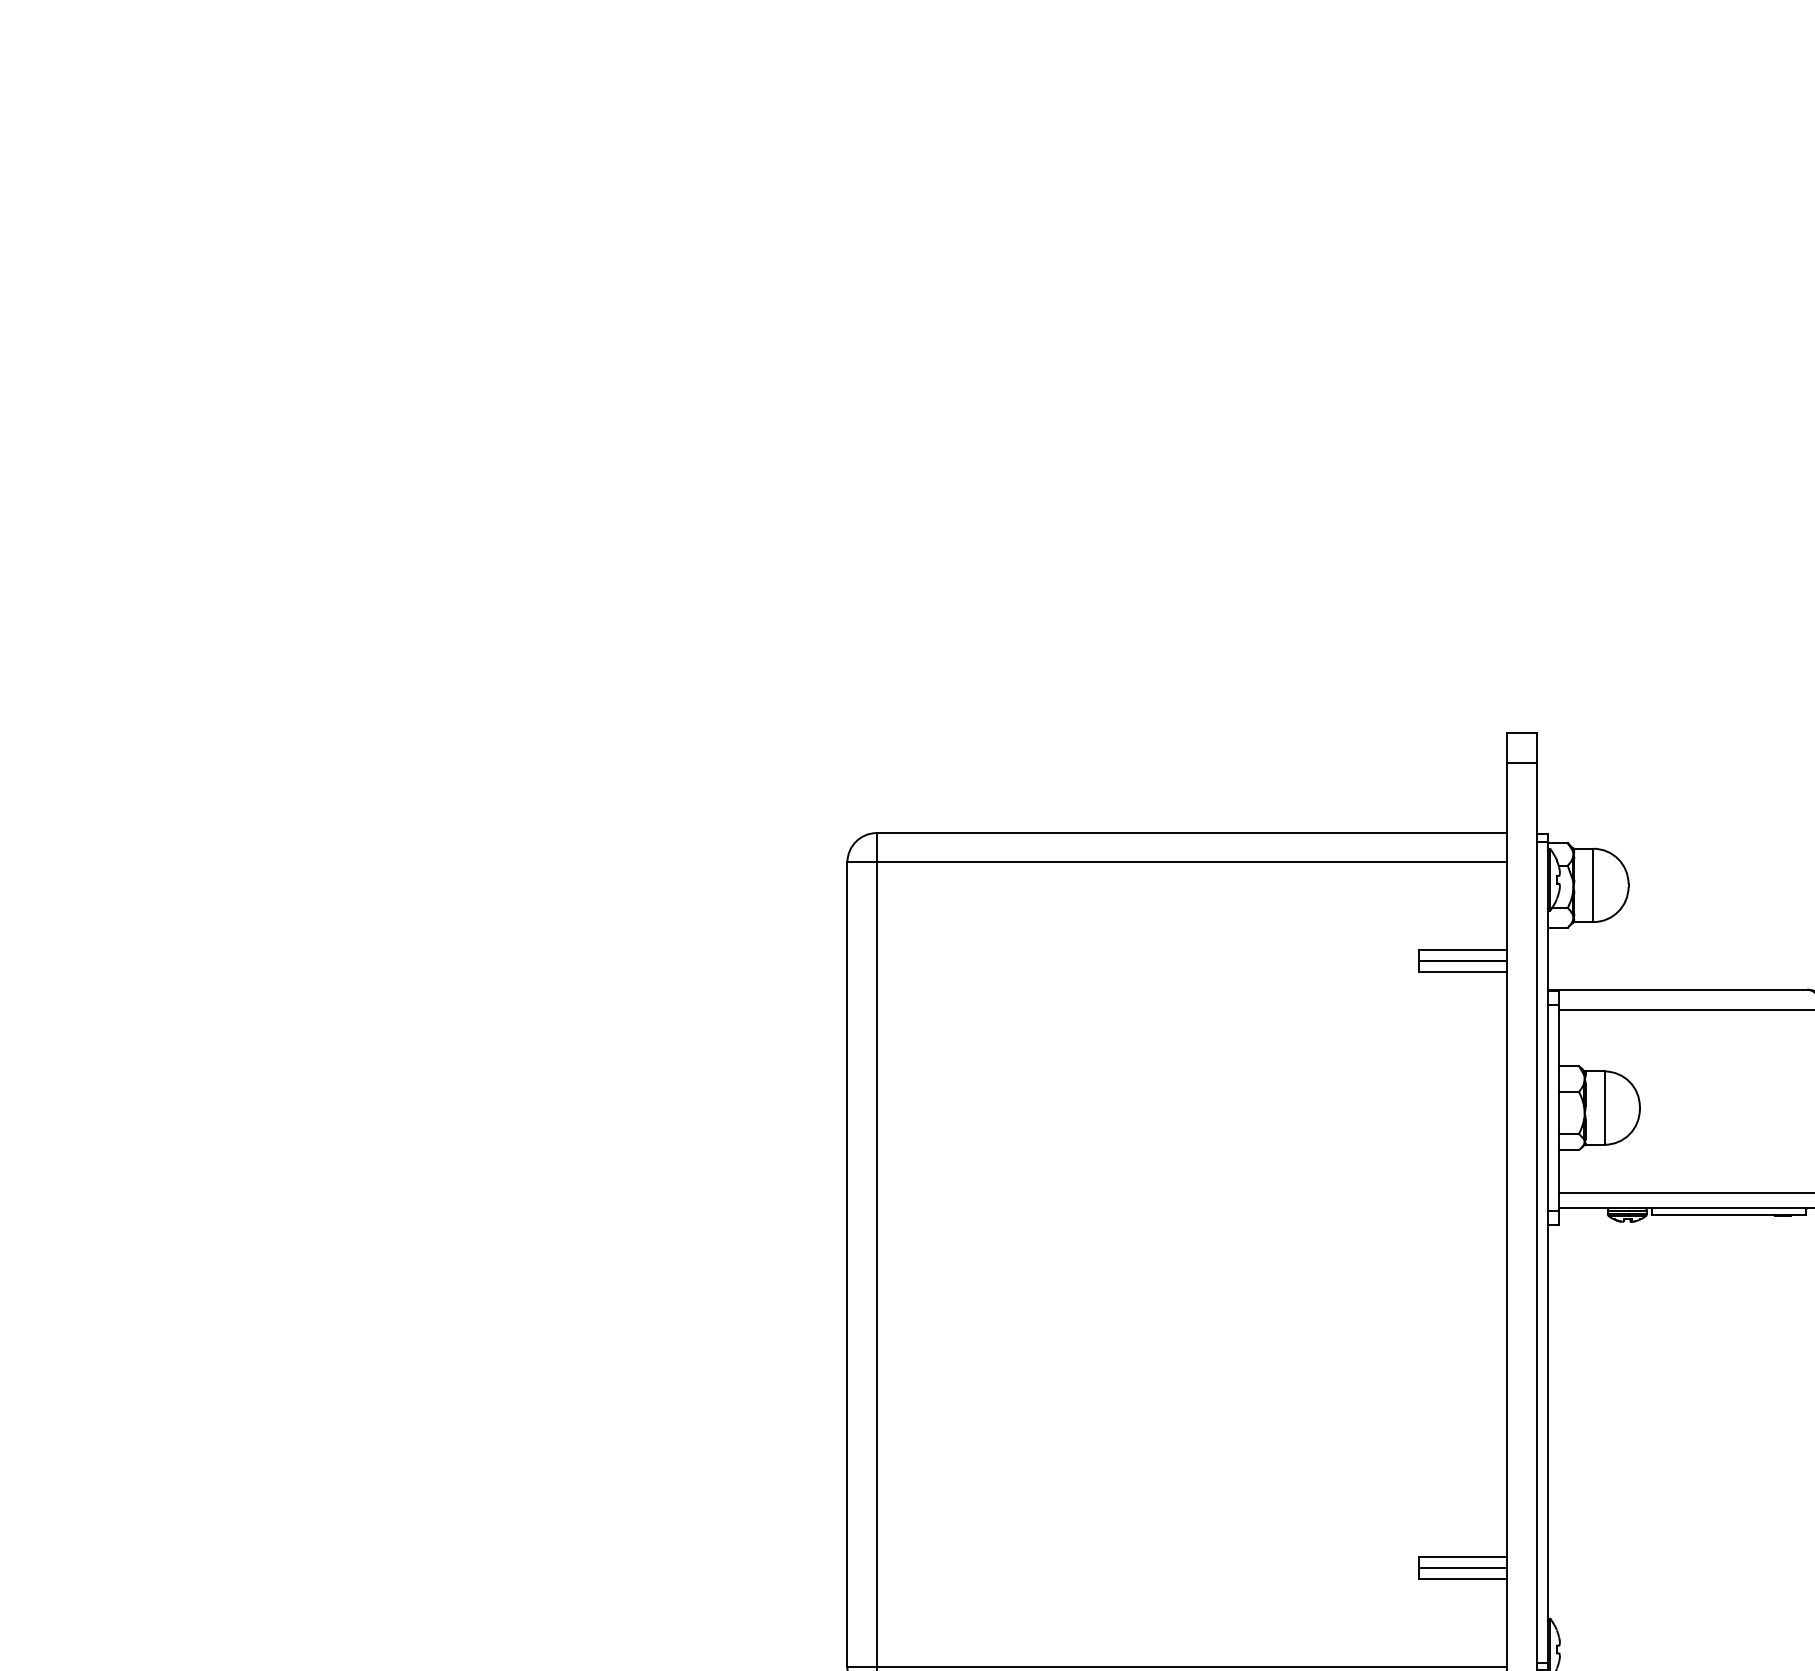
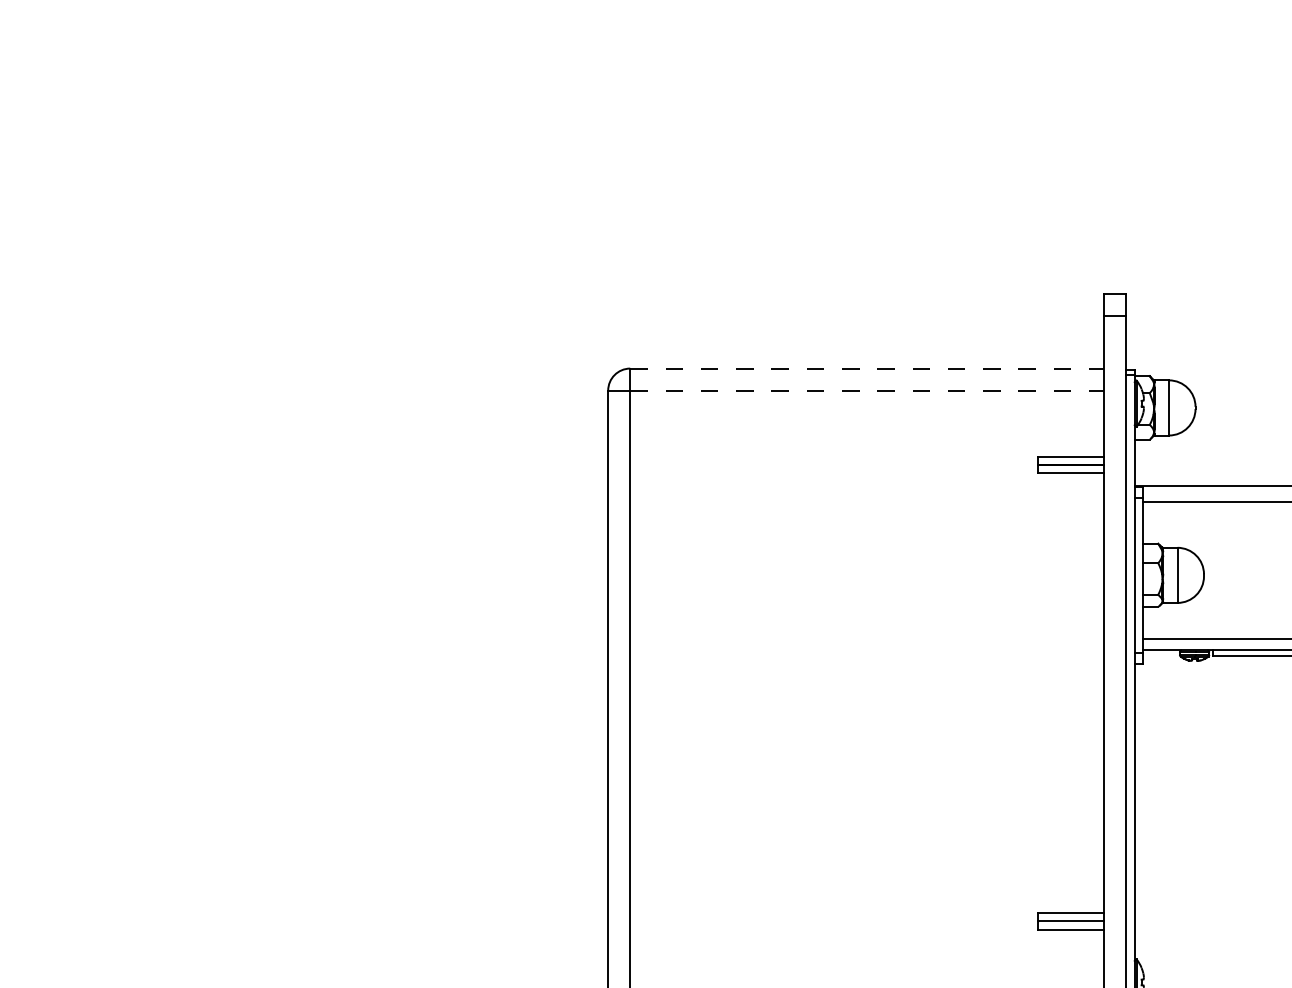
line: (1192, 833) -> (867, 368), solid -> dashed
line: (1192, 862) -> (867, 390), solid -> dashed

